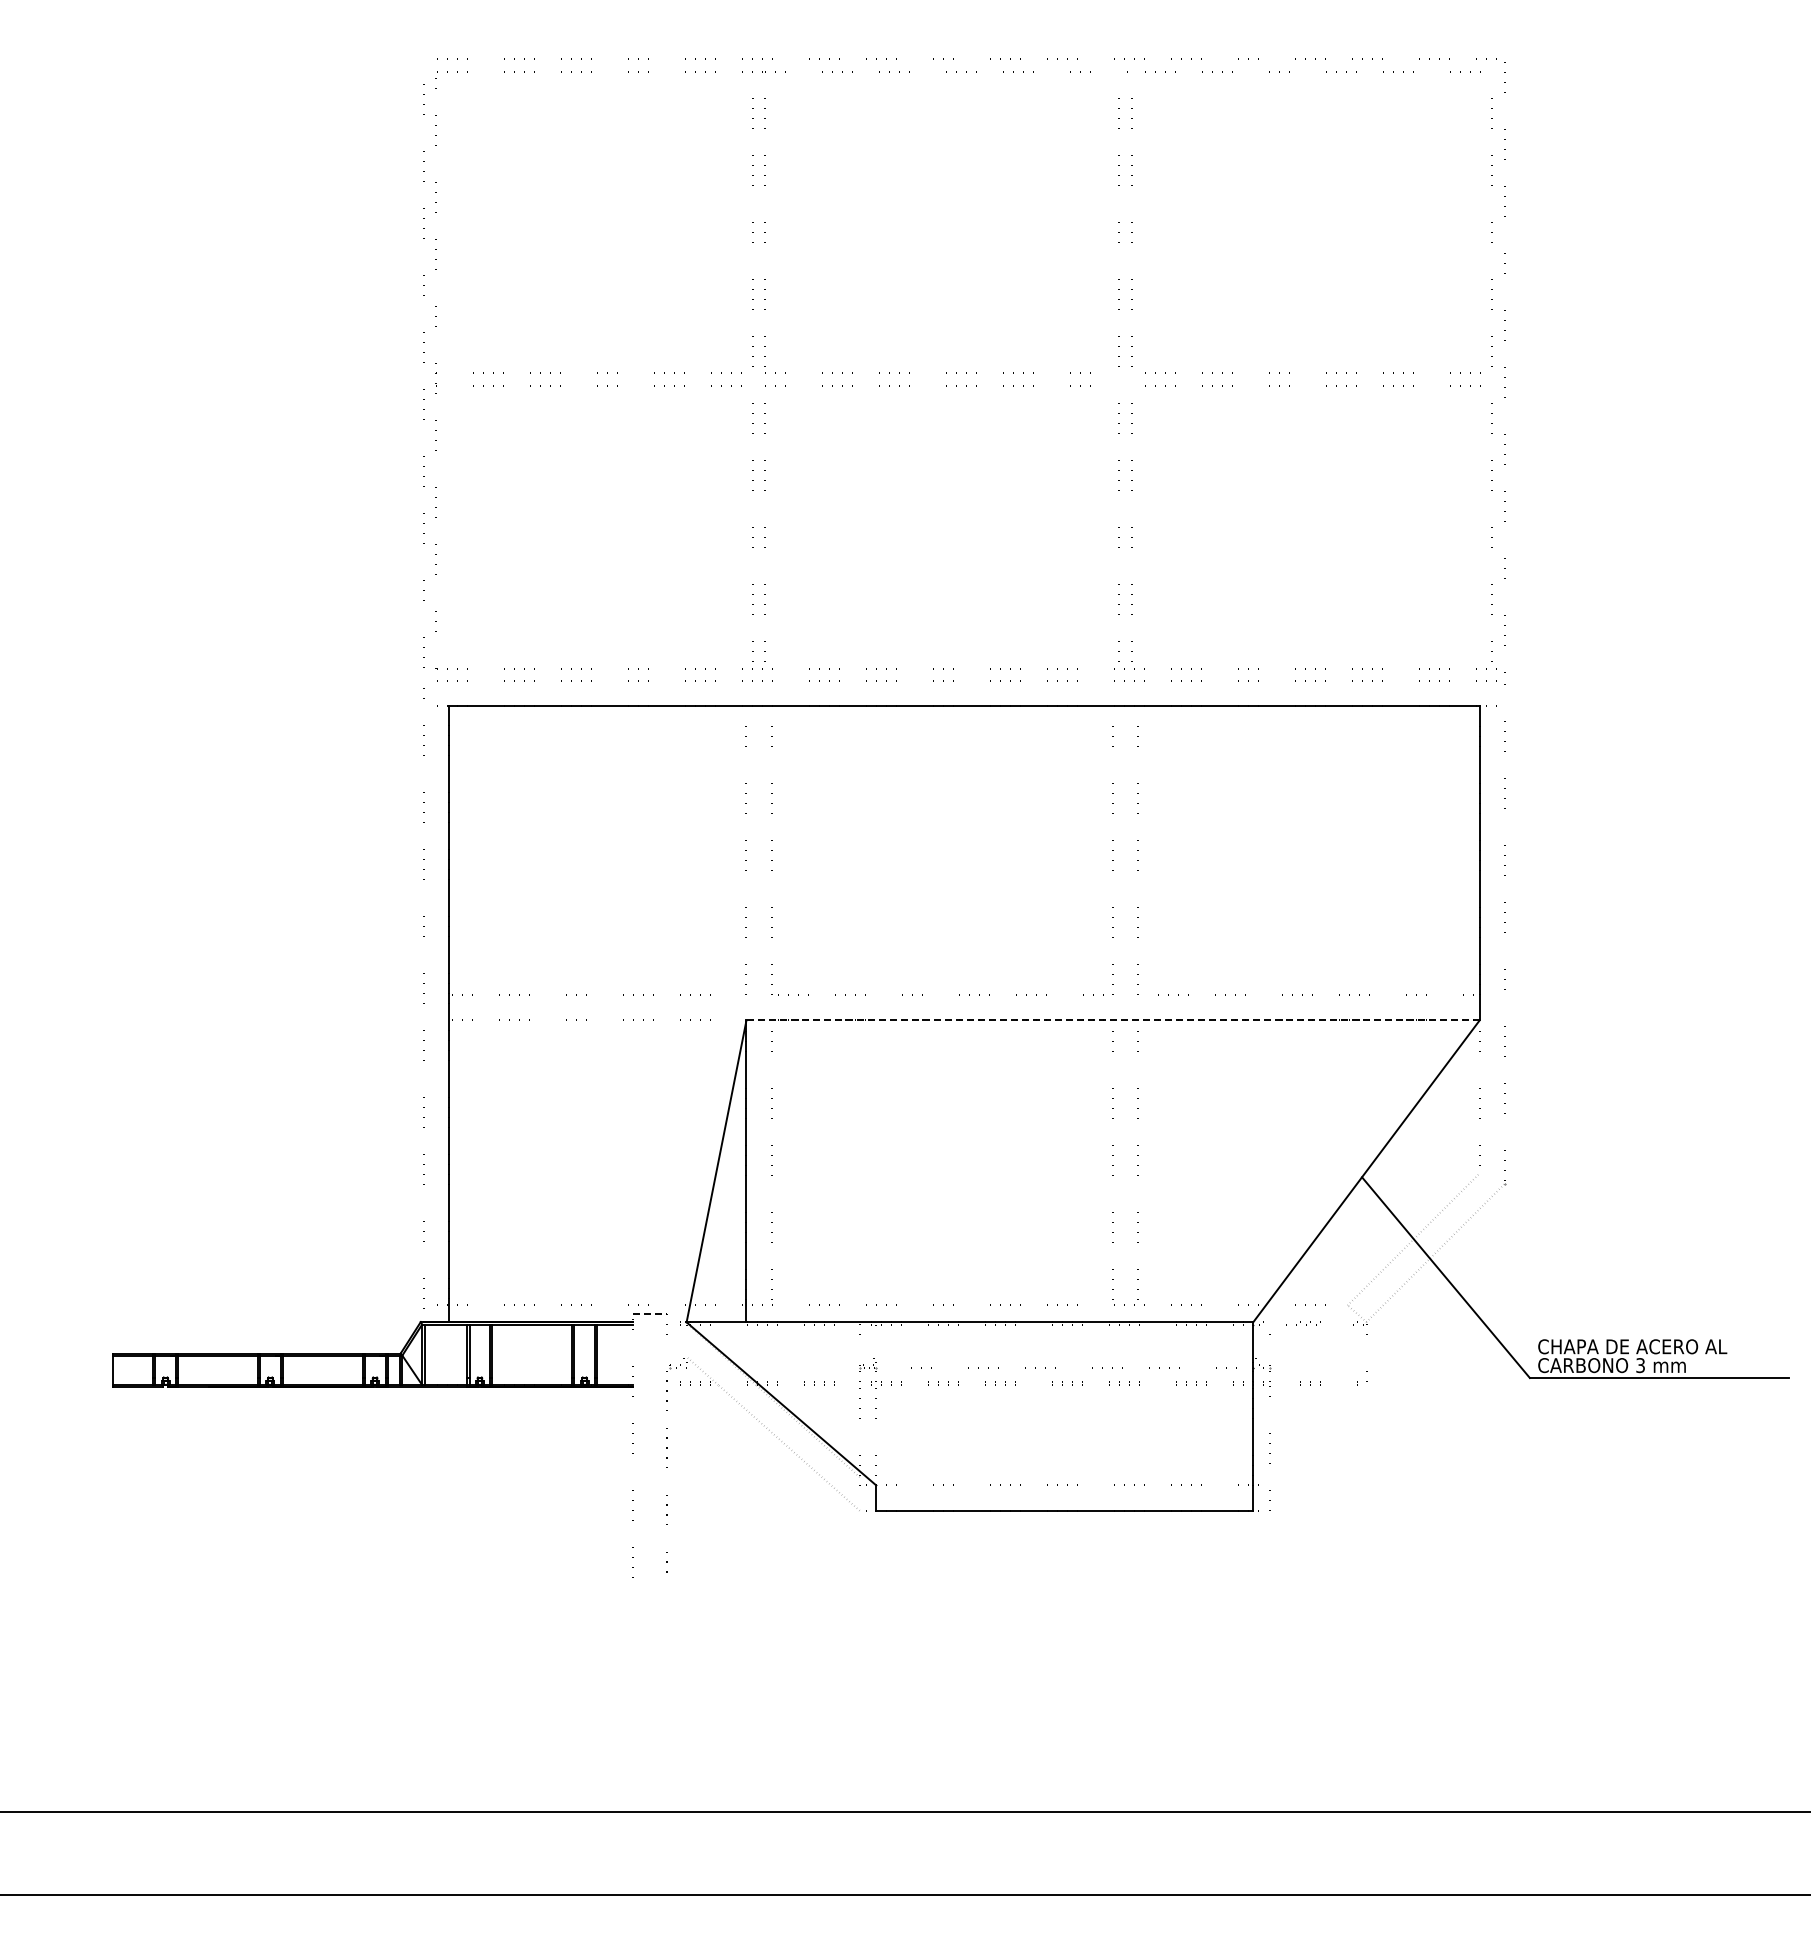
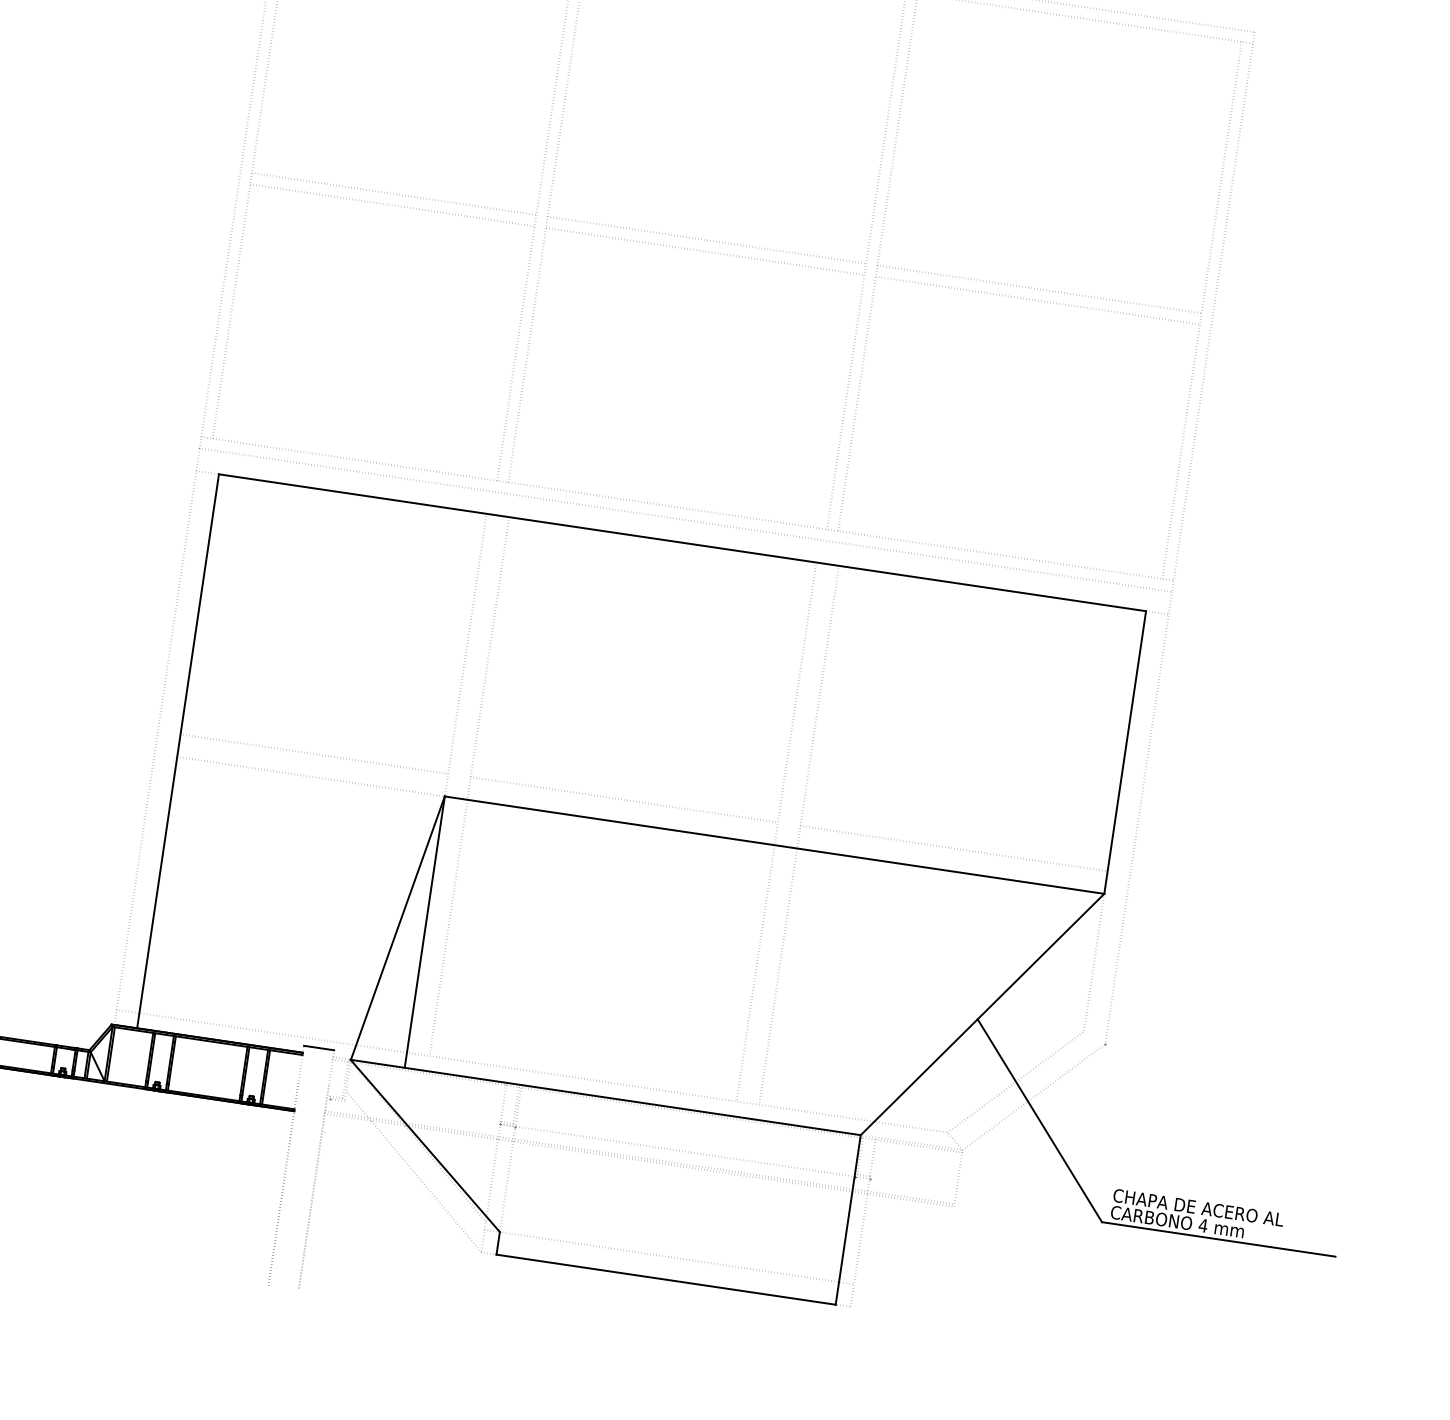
line: (1113, 1020) -> (774, 845), dashed -> solid
line: (650, 1314) -> (319, 1048), dashed -> solid
text: (1640, 1365) -> (1203, 1225), 3 -> 4

